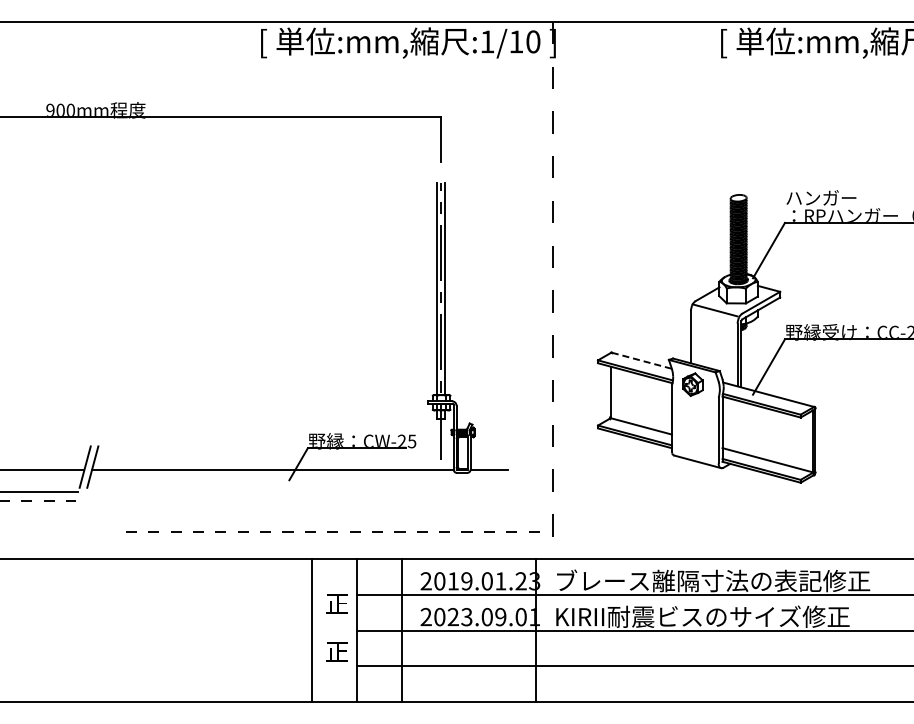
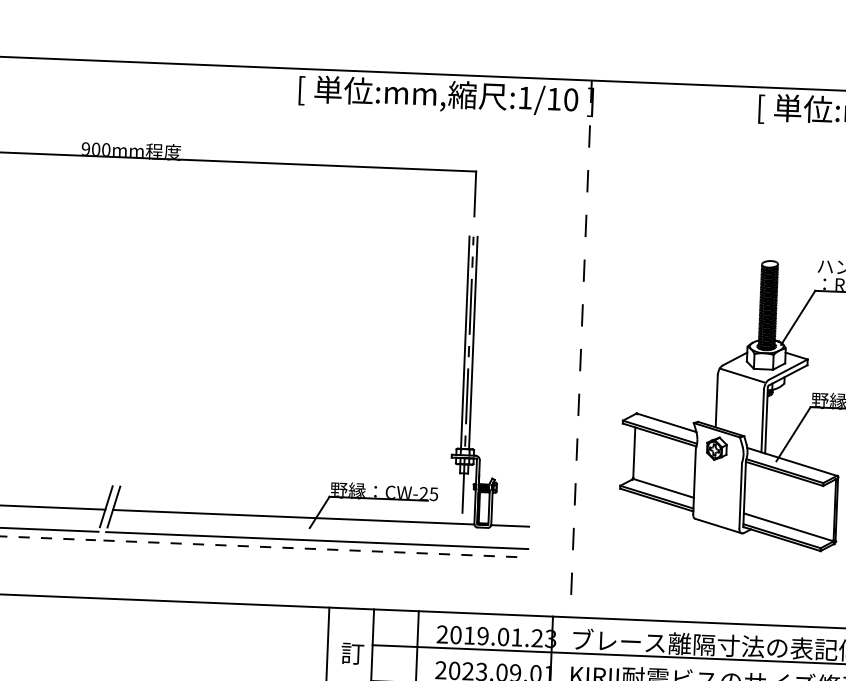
line: (642, 360) -> (667, 422), dashed -> solid
line: (297, 492) -> (317, 540), added
line: (332, 531) -> (310, 548), moved
text: (337, 603) -> (352, 653), 正 -> 訂

